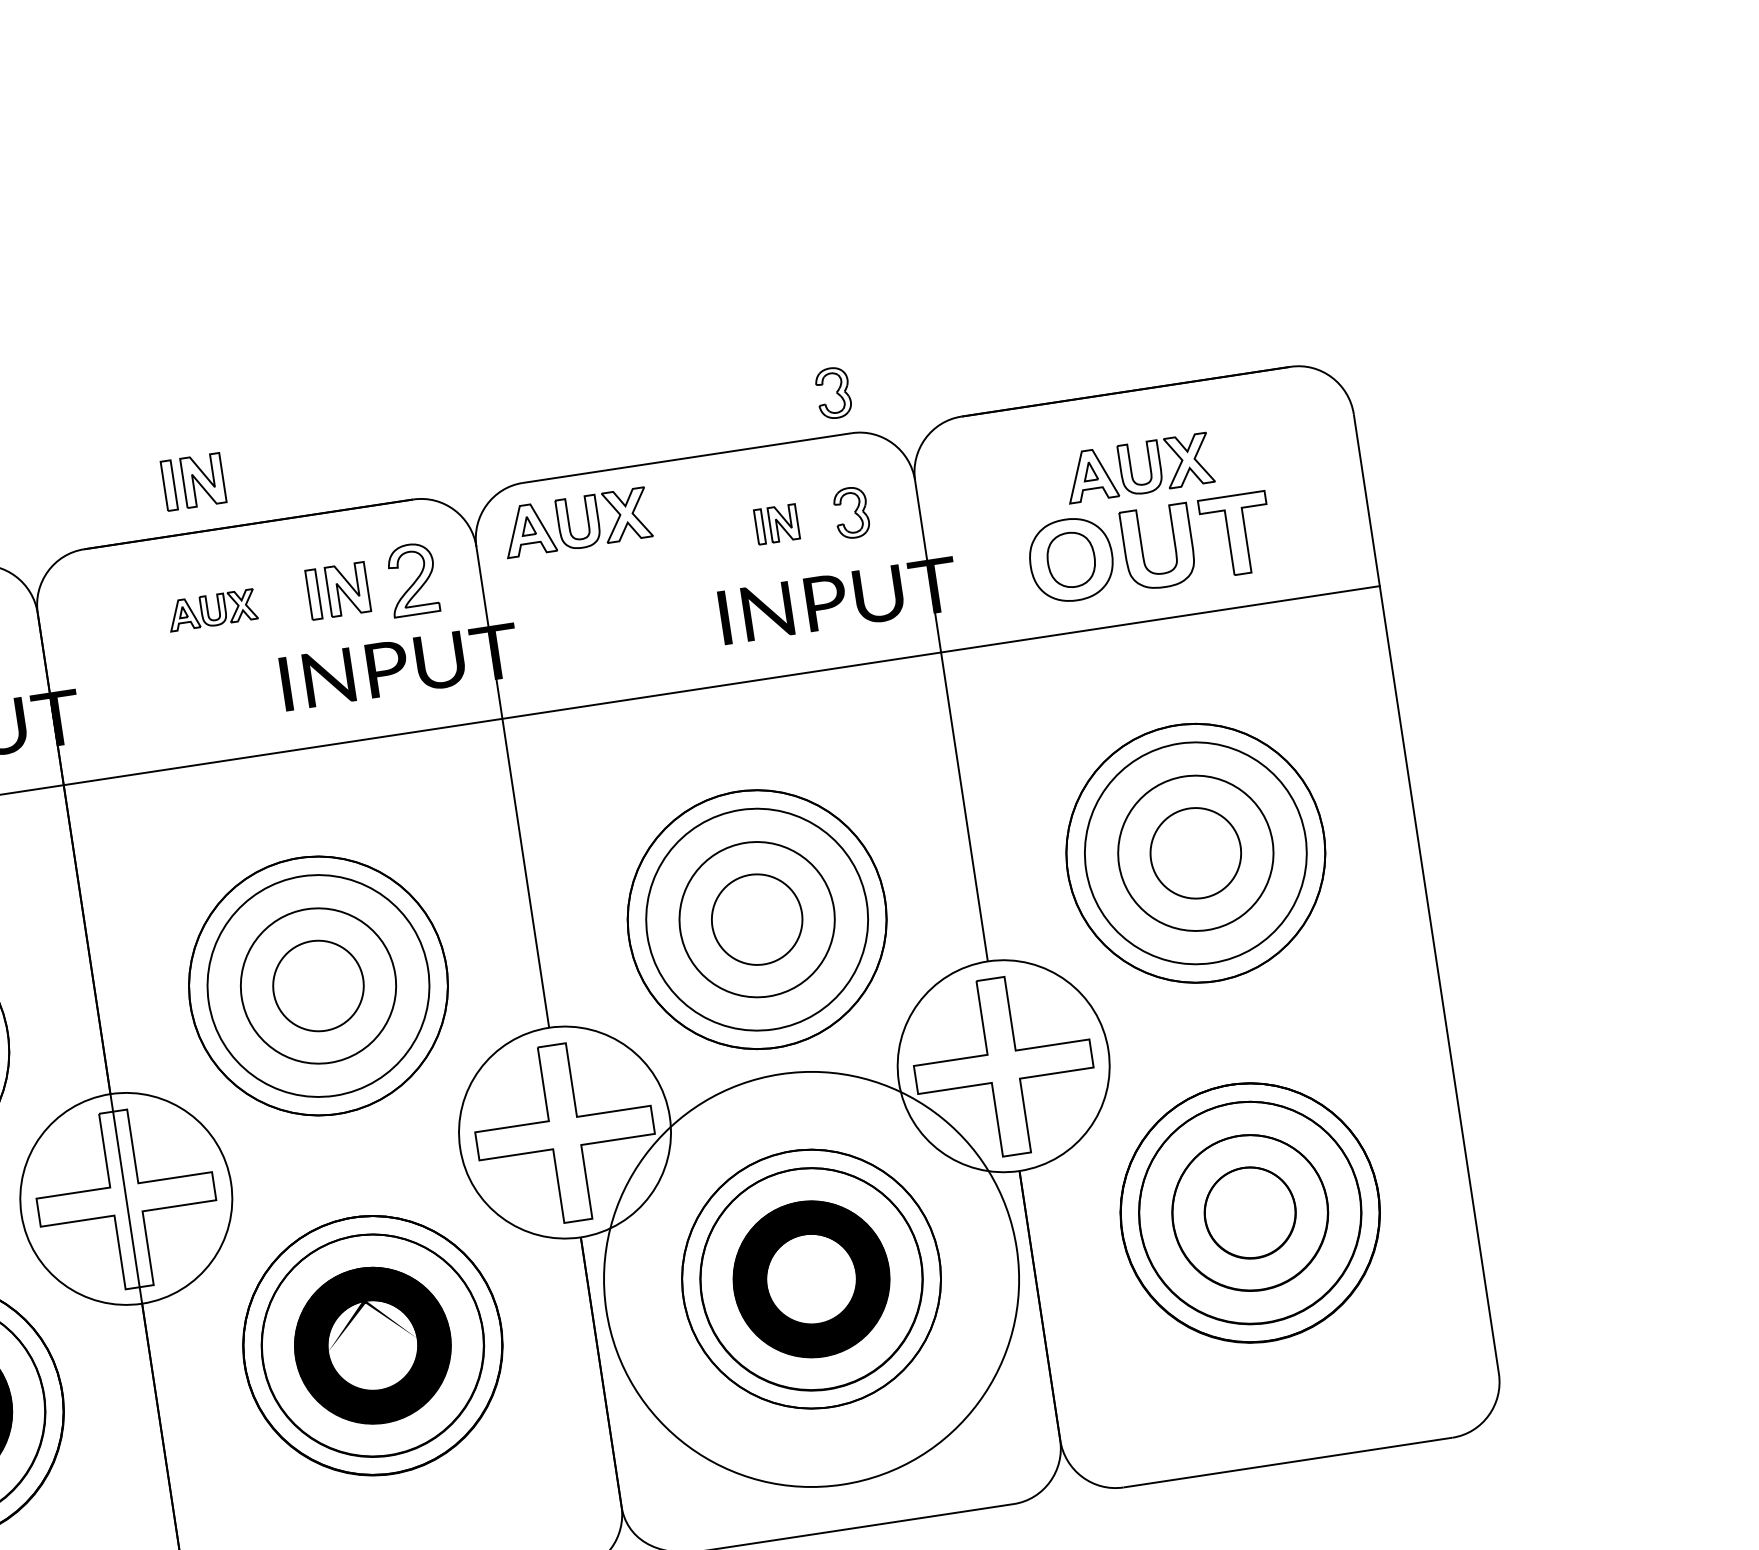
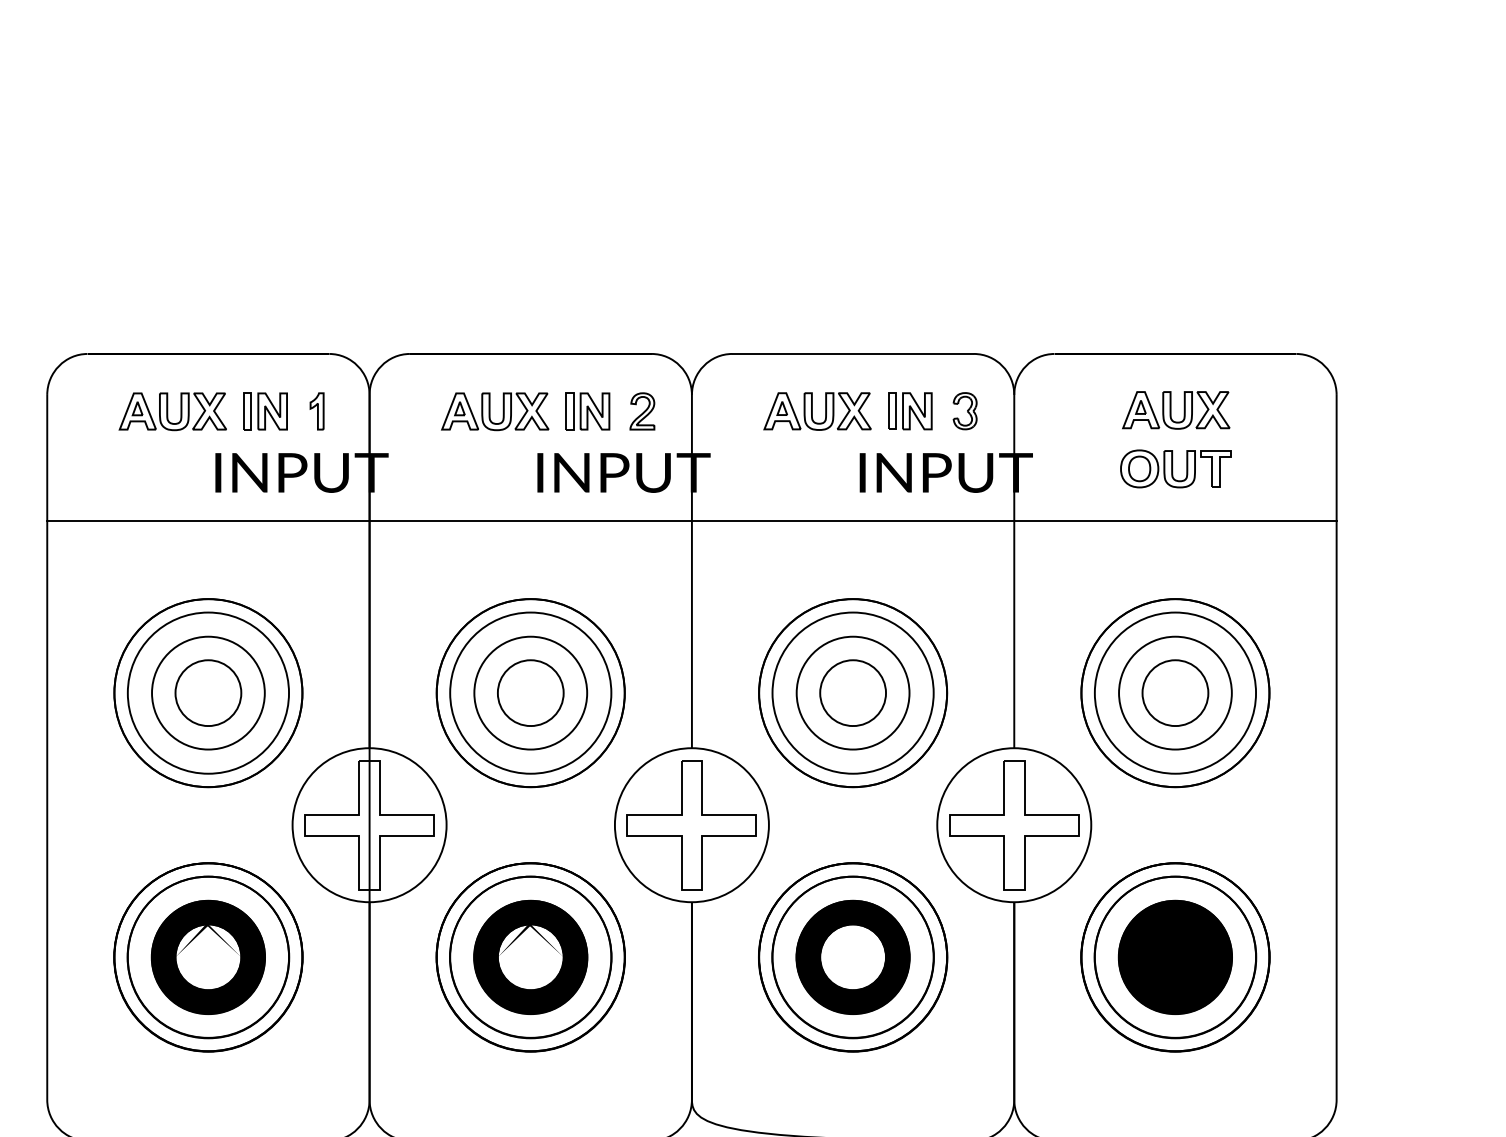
part: (832, 393) -> (964, 323), removed
part: (193, 482) -> (495, 317), removed
part: (576, 522) -> (817, 411), moved
part: (777, 524) -> (910, 411), size x1.43
part: (1149, 547) -> (1175, 468), size x0.62
part: (412, 579) -> (642, 411), size x0.71
part: (212, 609) -> (495, 411), size x1.67
fill: (1250, 1213) -> (1175, 957), added
circle: (810, 1279) -> (852, 957), size x0.62

